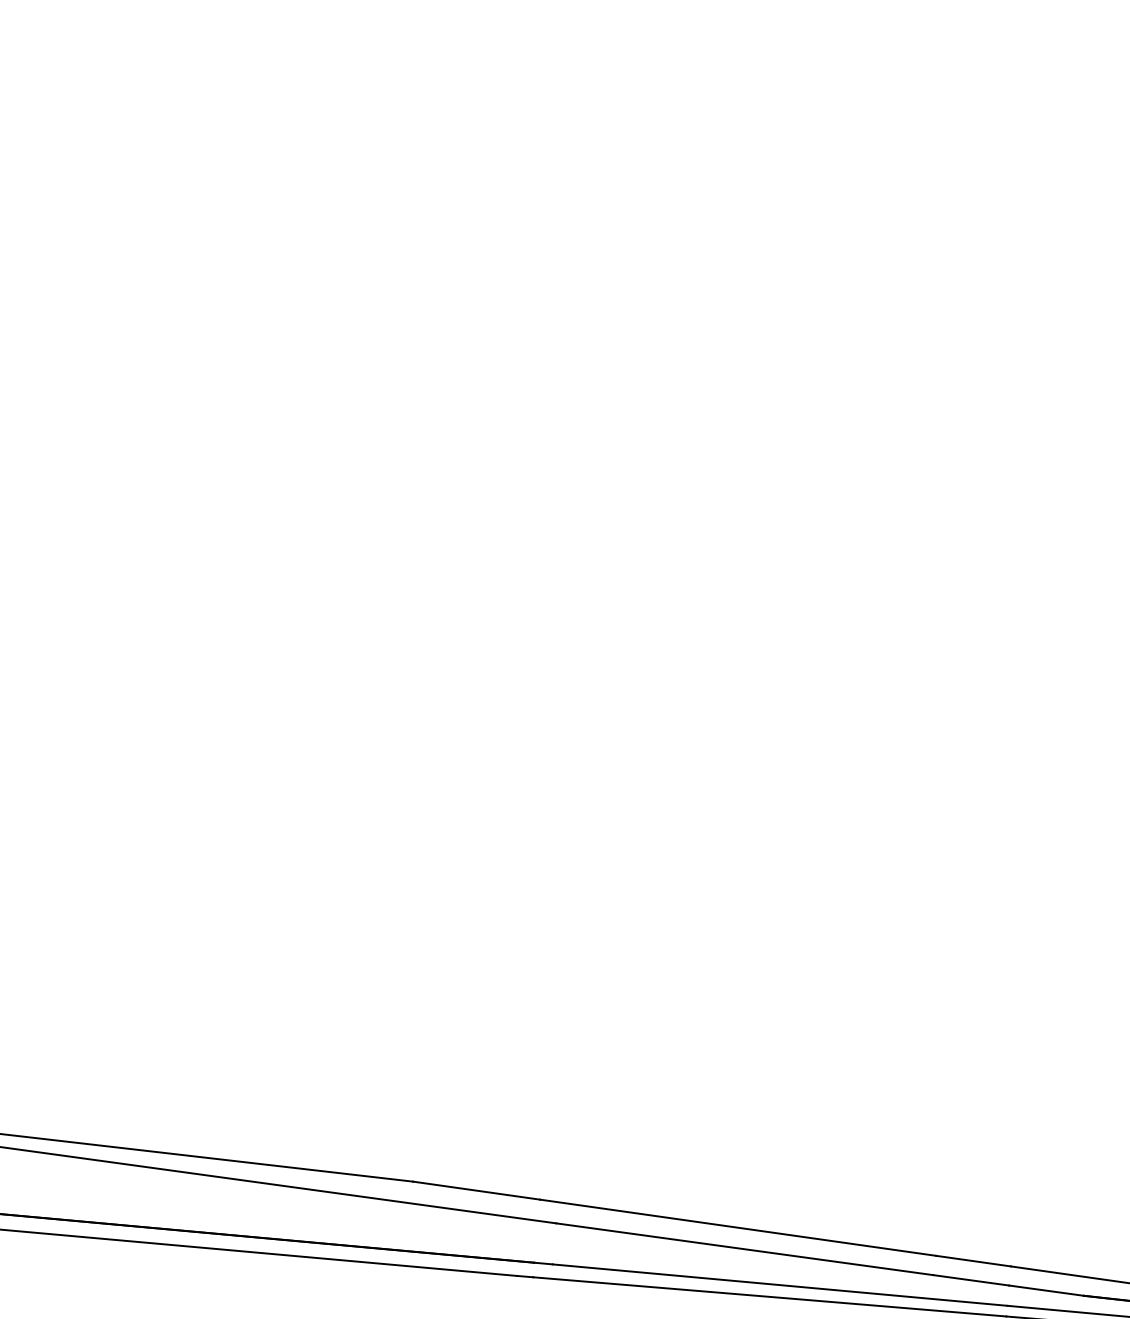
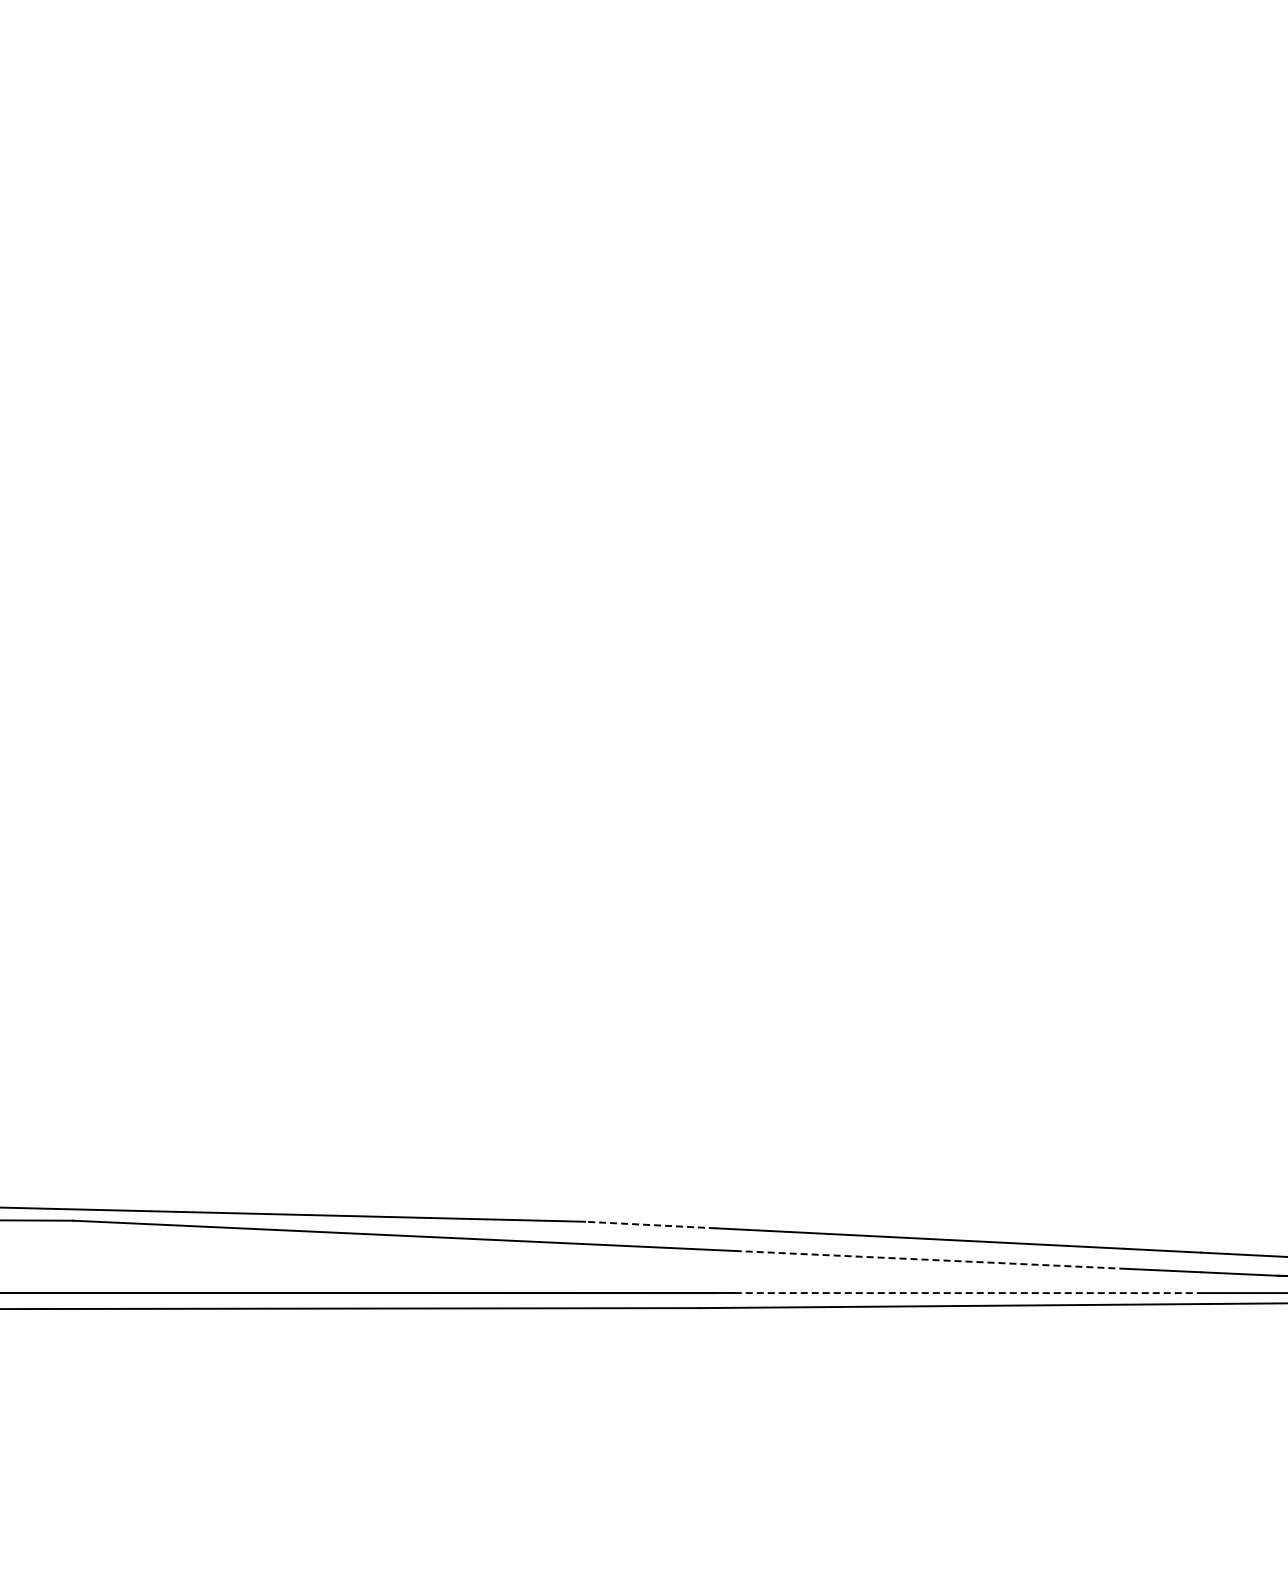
line: (476, 1191) -> (650, 1225), solid -> dashed
line: (745, 1248) -> (929, 1259), solid -> dashed
line: (780, 1285) -> (968, 1293), solid -> dashed

